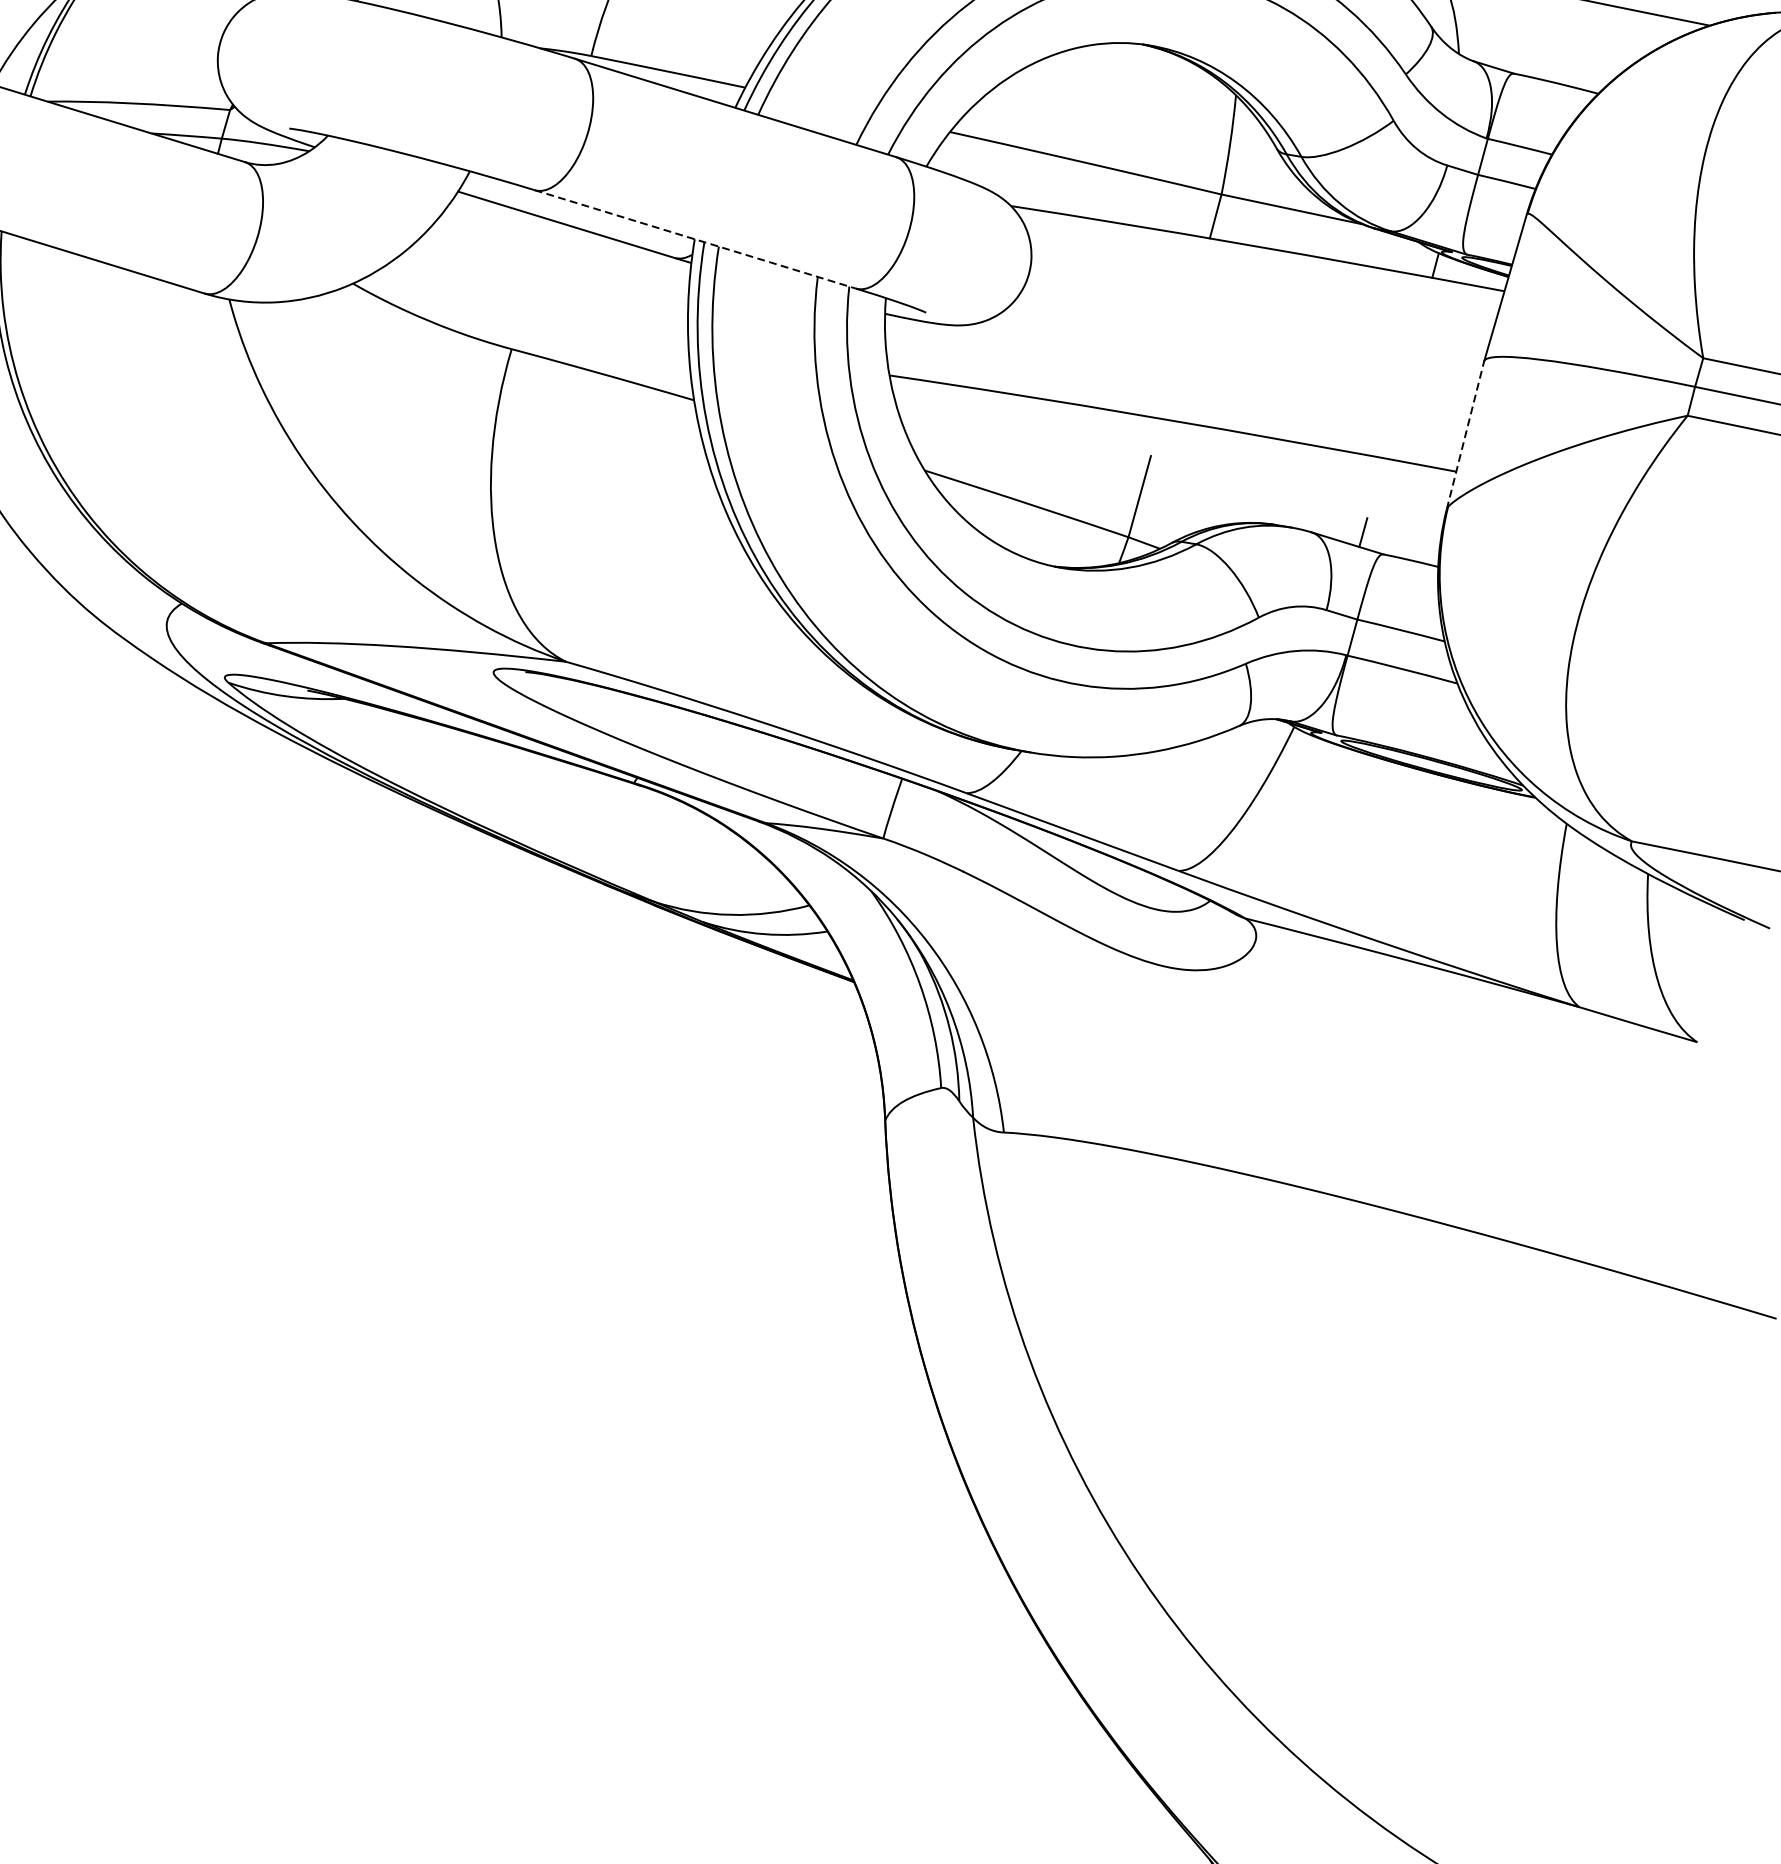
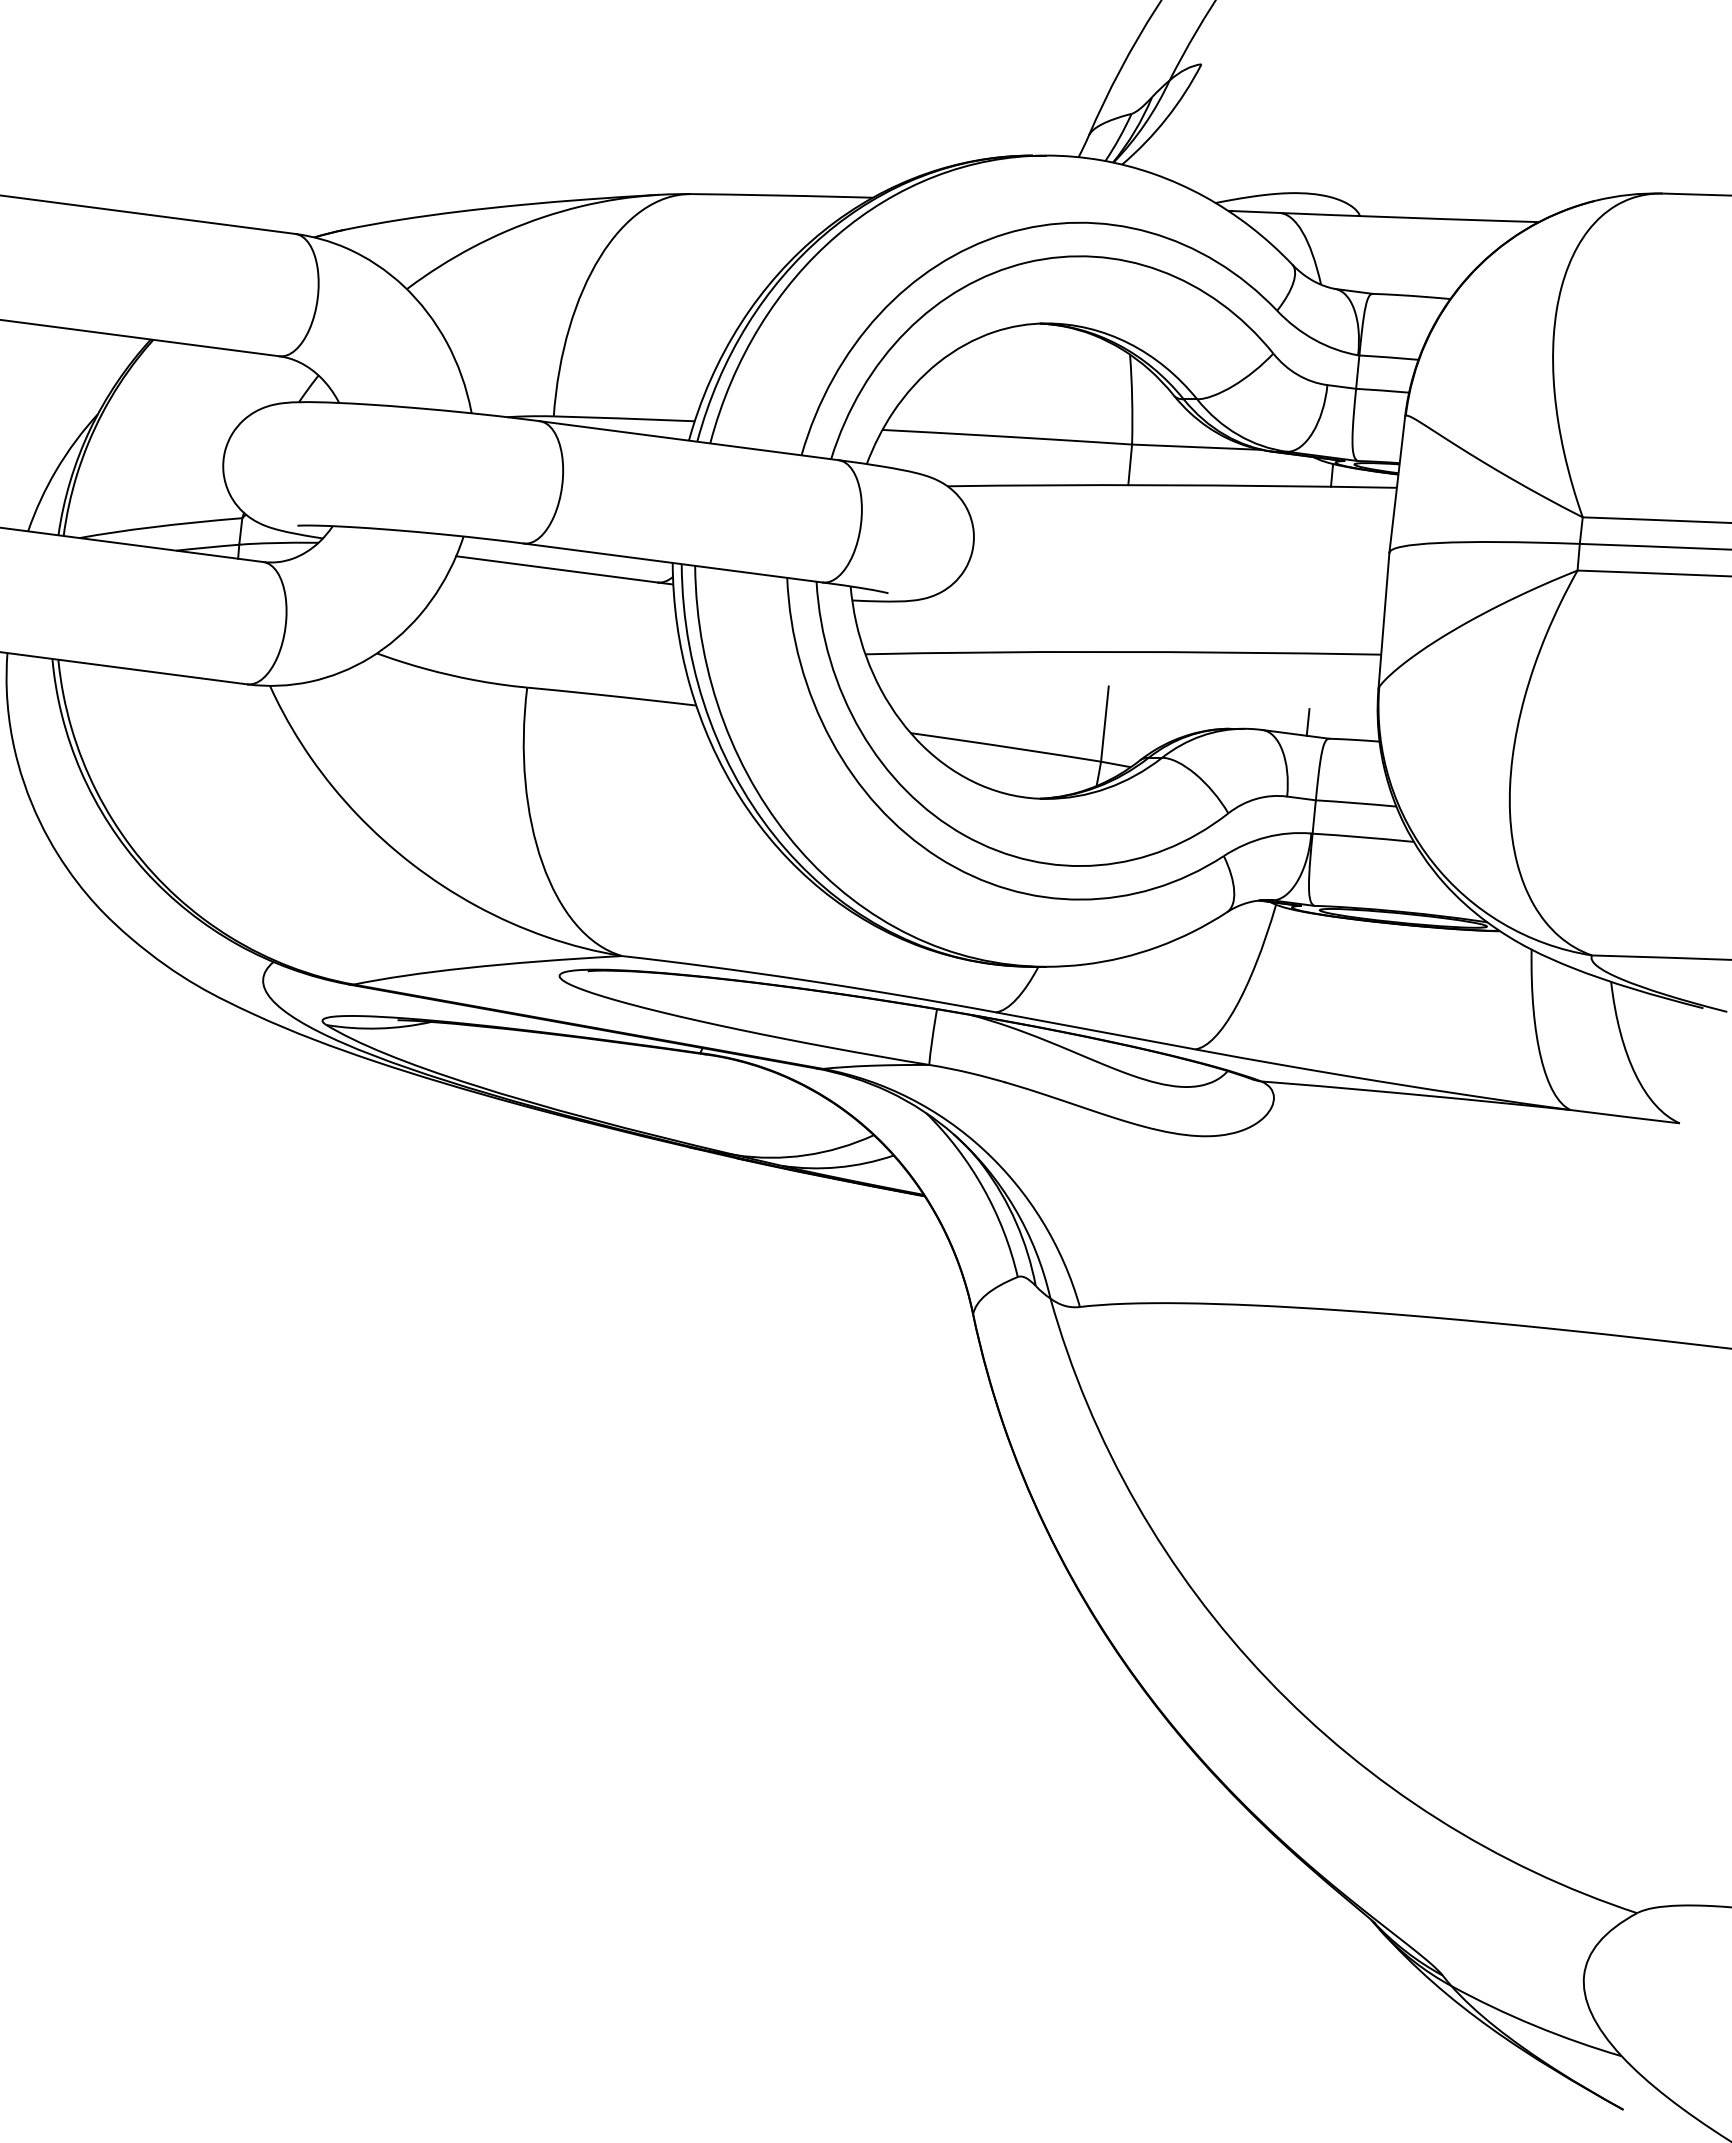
line: (695, 239) -> (673, 563), dashed -> solid
line: (1465, 434) -> (1383, 620), dashed -> solid

